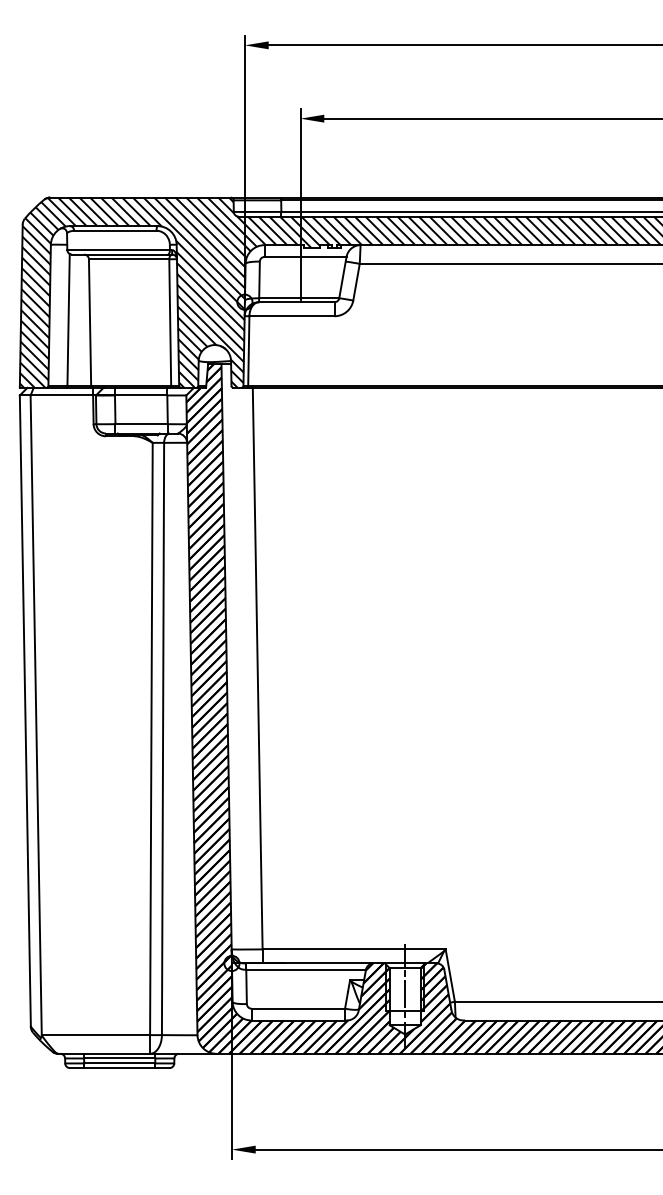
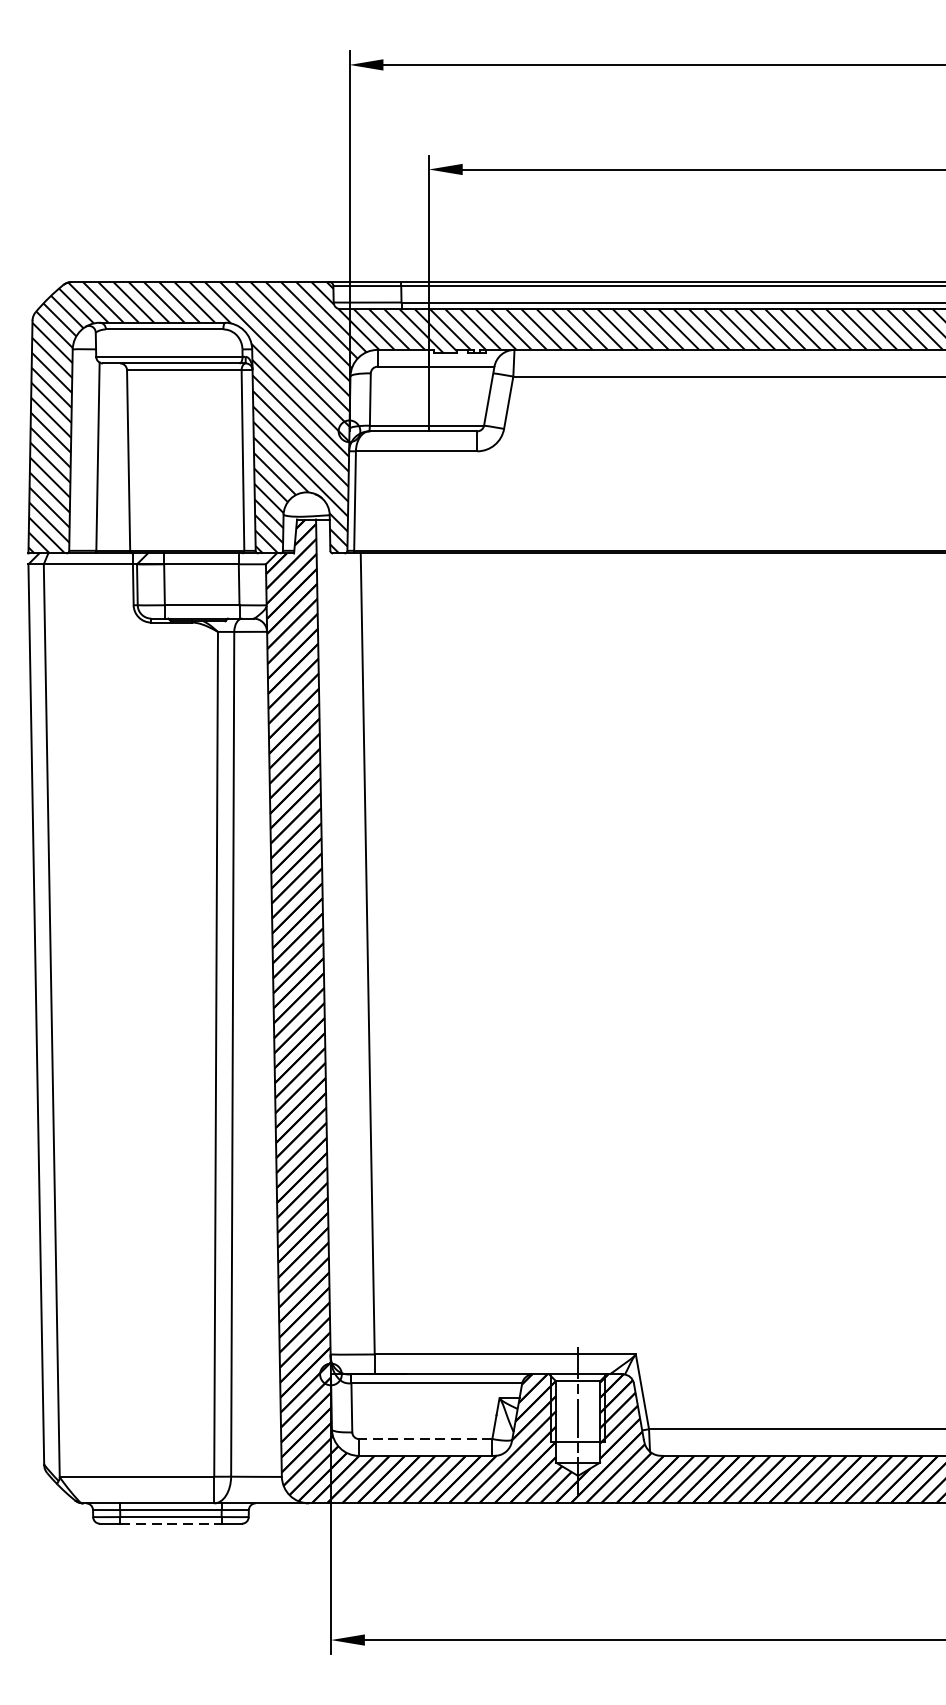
line: (298, 1008) -> (425, 1438), solid -> dashed
line: (119, 1068) -> (170, 1524), solid -> dashed

